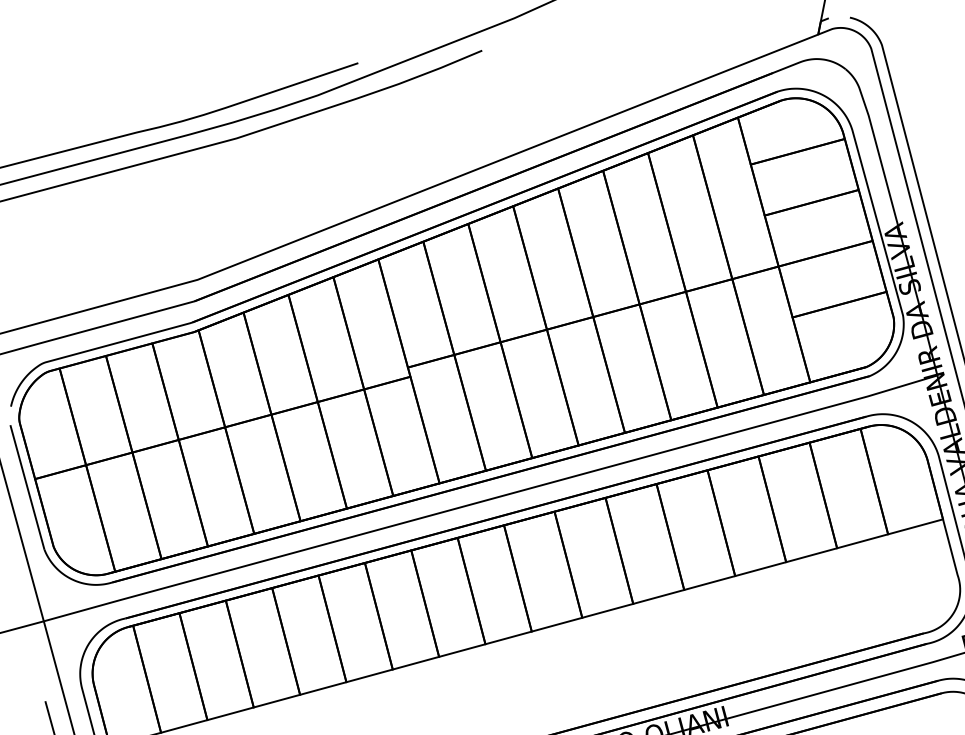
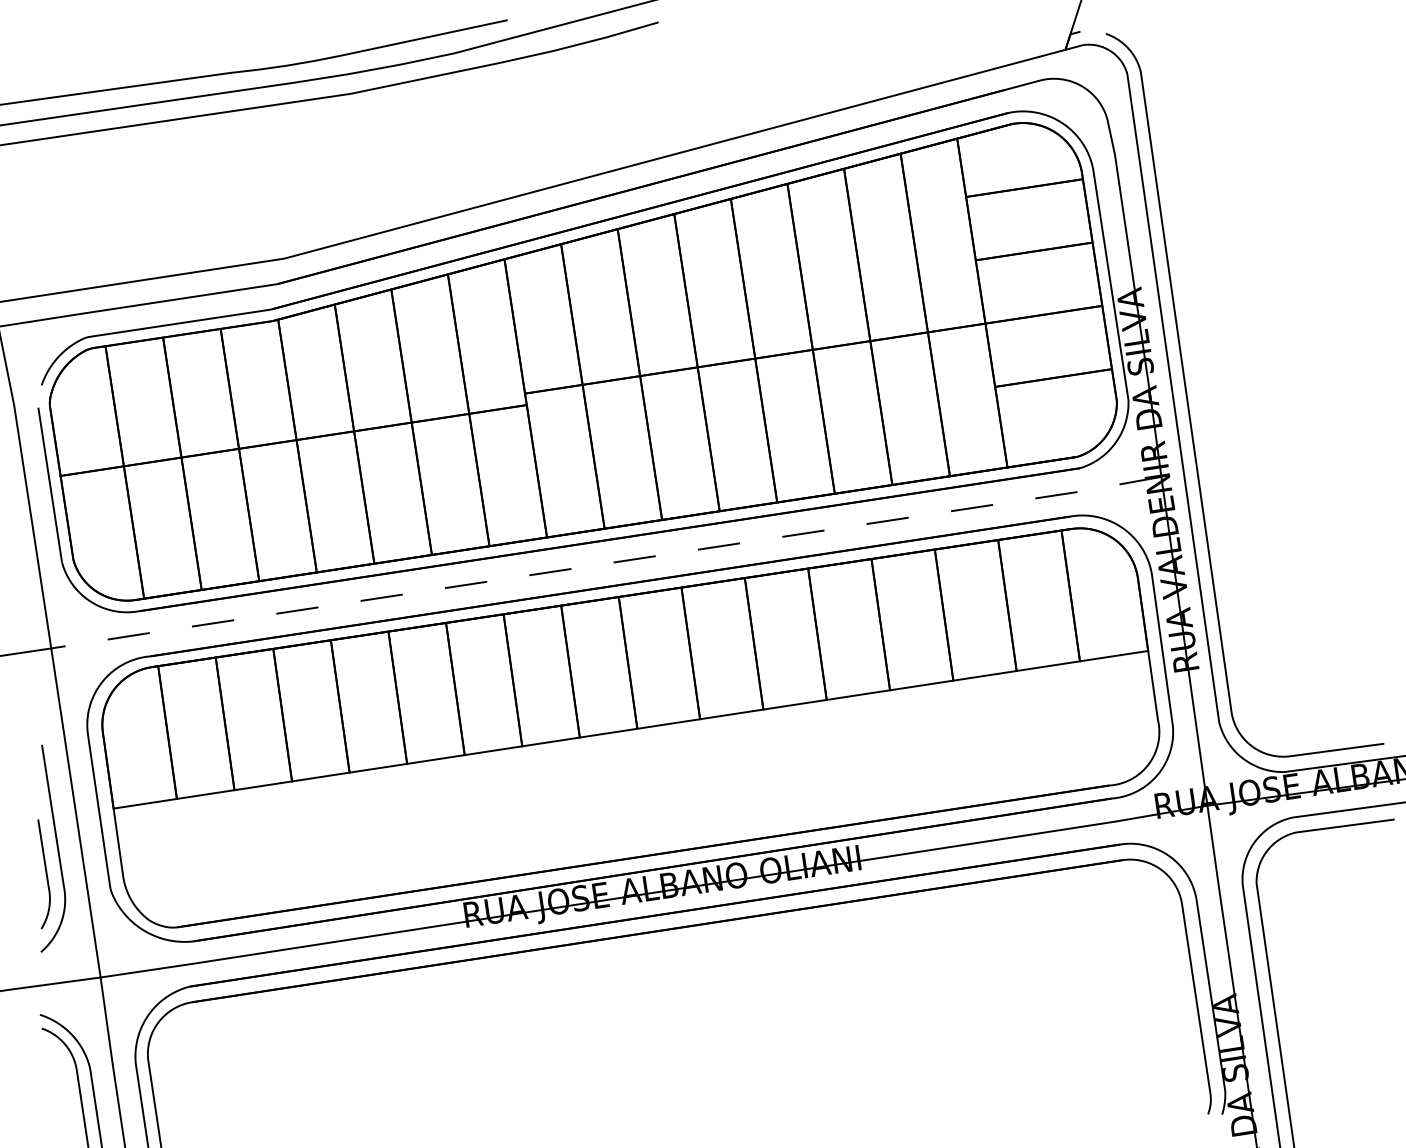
line: (490, 499) -> (606, 563), solid -> dashed

